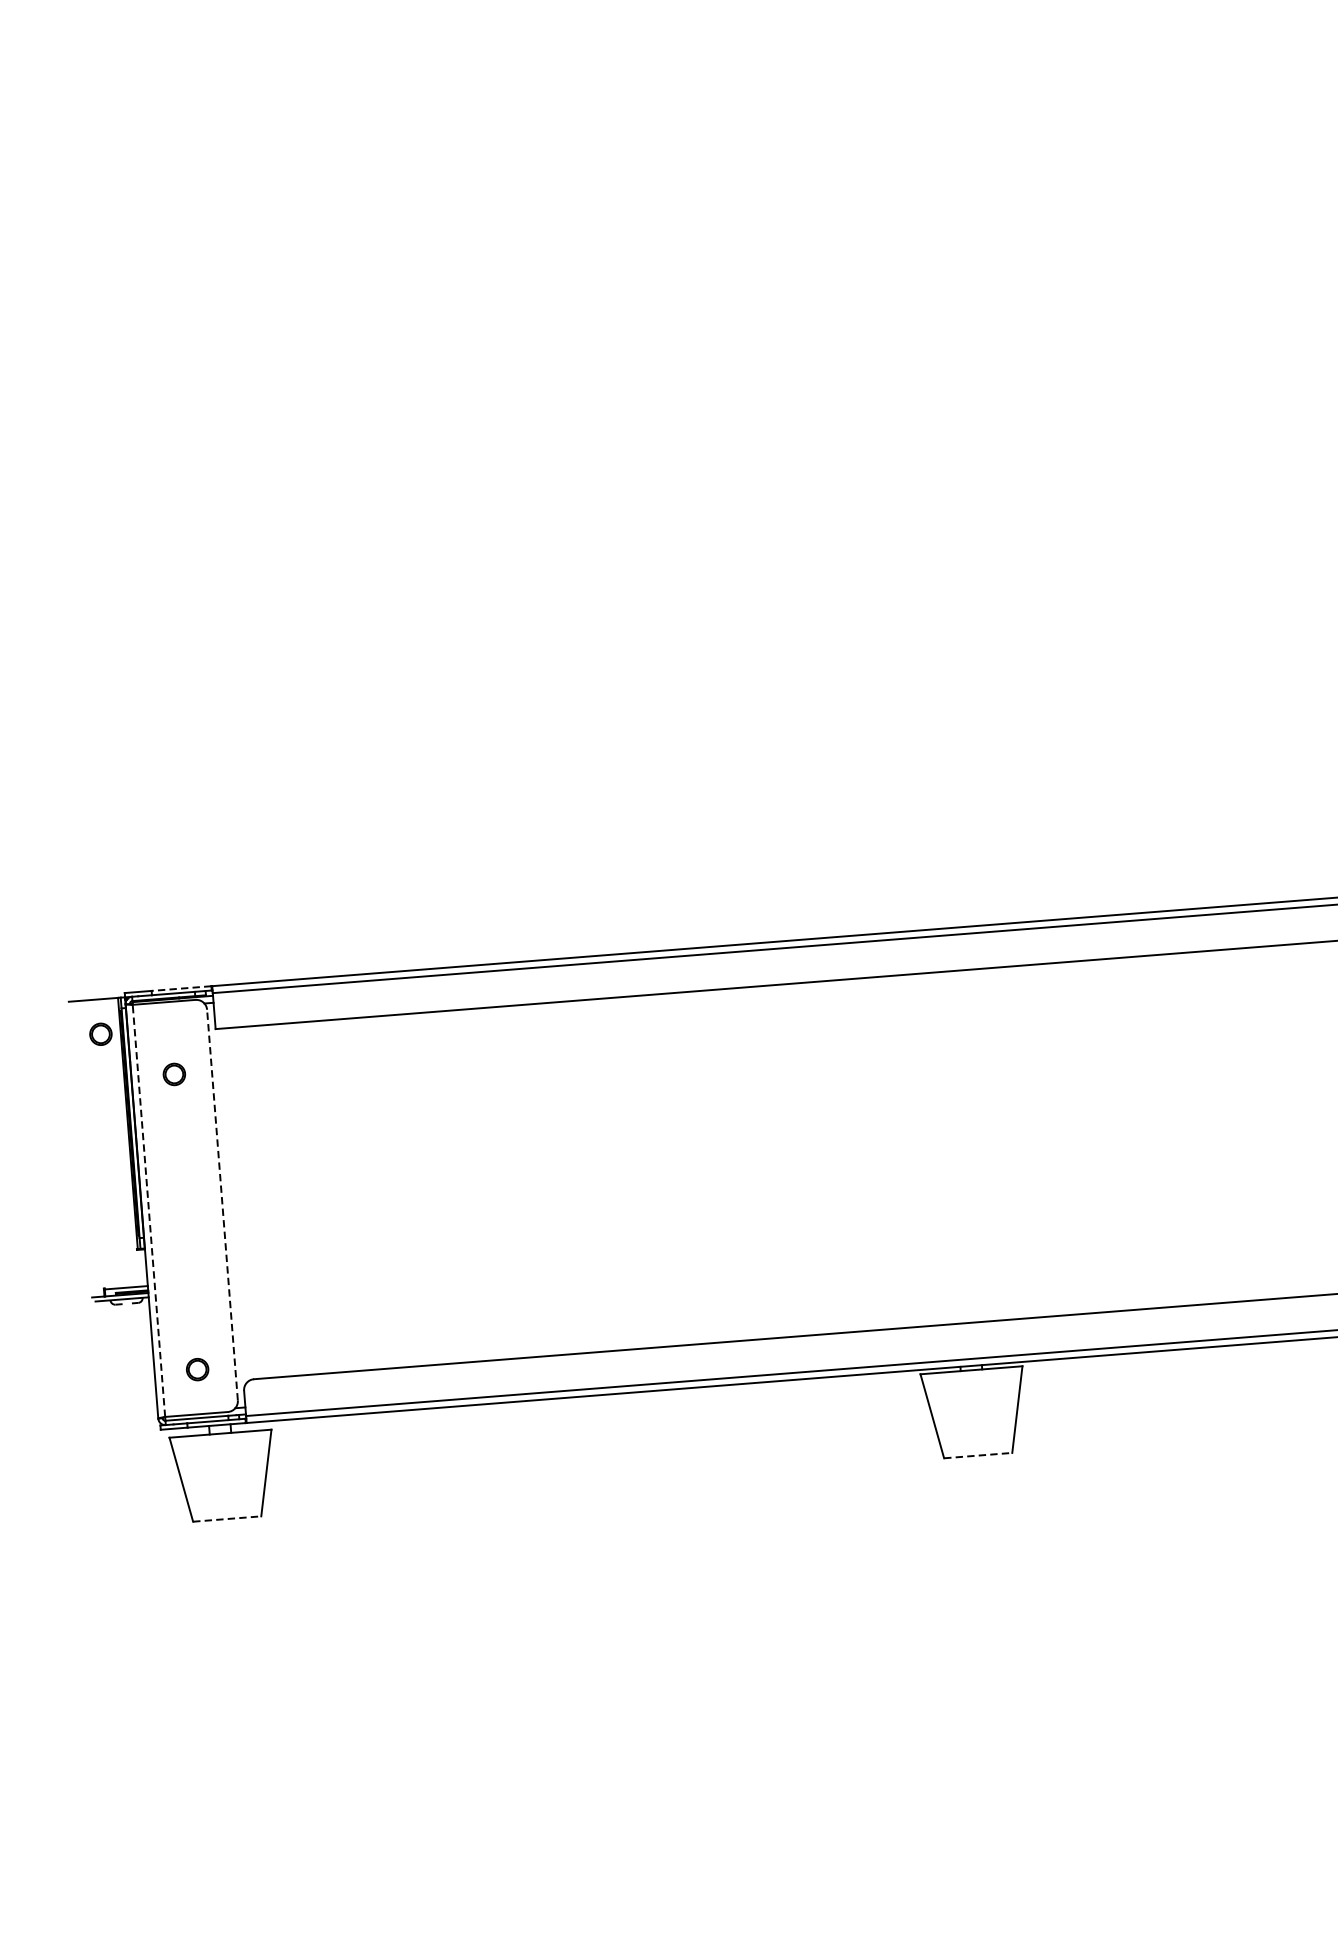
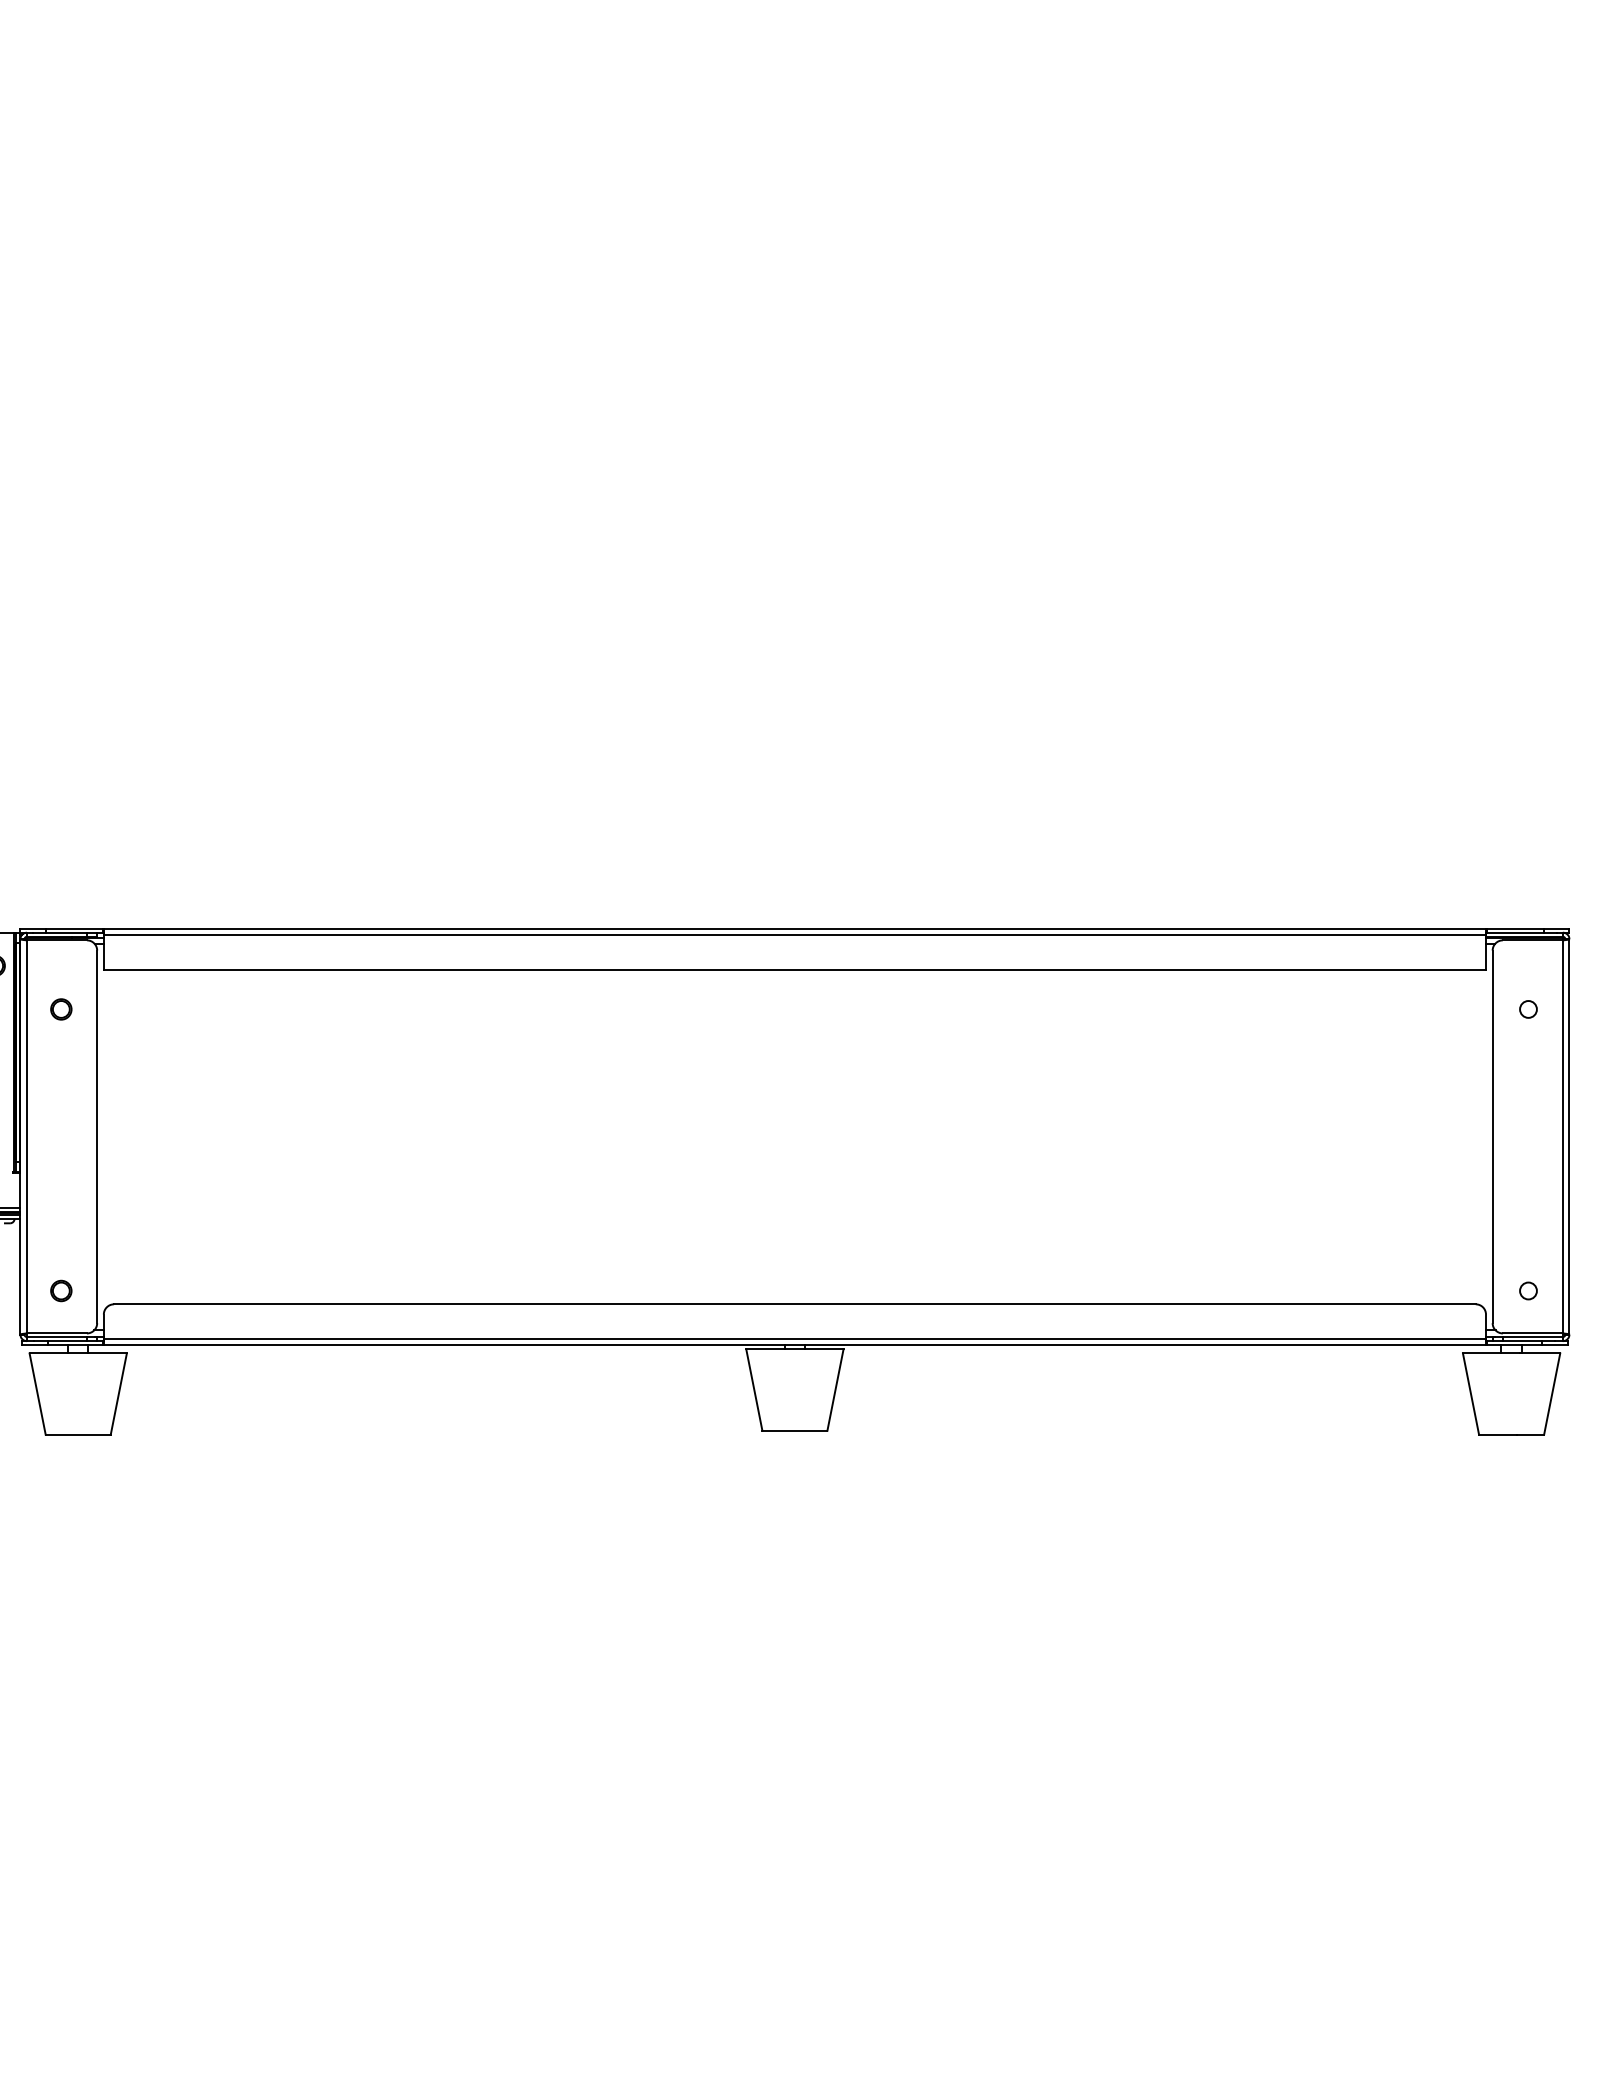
line: (181, 988) -> (74, 928), dashed -> solid
line: (222, 1204) -> (97, 1136), dashed -> solid
line: (149, 1210) -> (27, 1136), dashed -> solid
line: (977, 1455) -> (794, 1430), dashed -> solid
line: (227, 1518) -> (78, 1434), dashed -> solid

